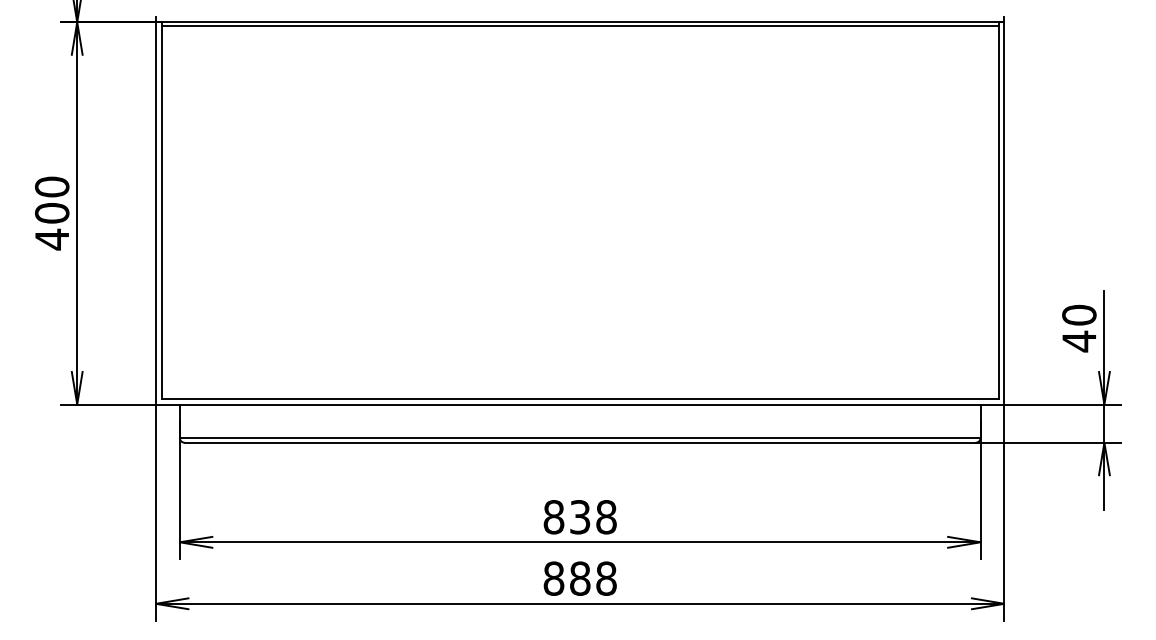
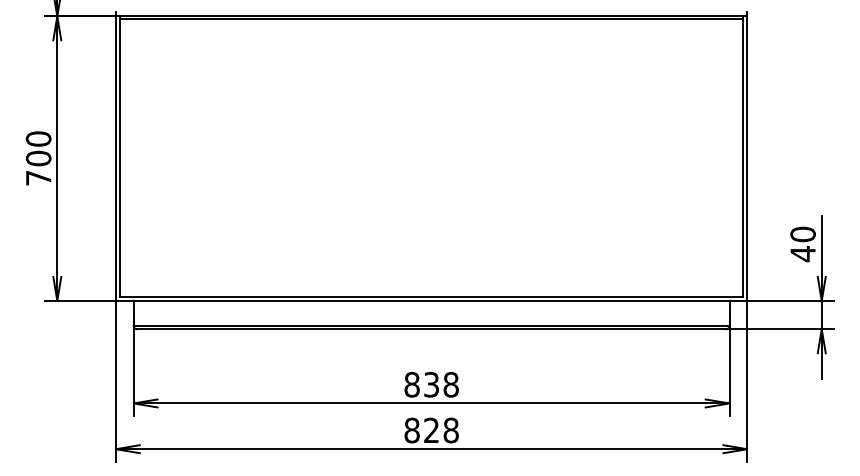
text: (51, 240) -> (38, 178), 400 -> 700
text: (580, 578) -> (431, 430), 888 -> 828

